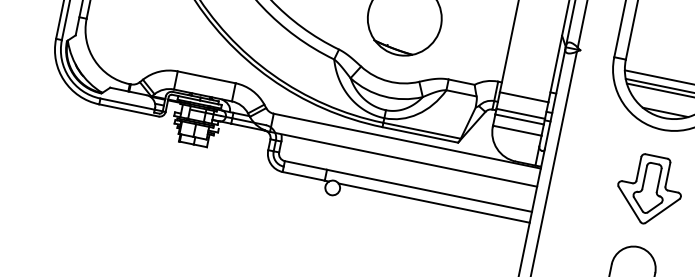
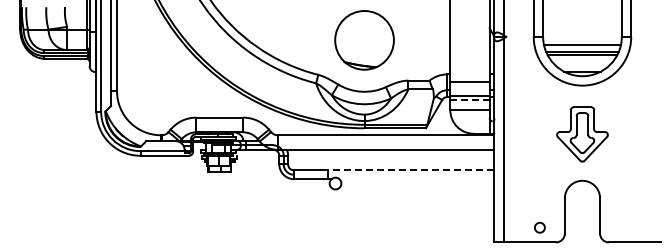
line: (520, 119) -> (470, 100), solid -> dashed
line: (428, 190) -> (410, 170), solid -> dashed
line: (433, 203) -> (416, 179), removed

